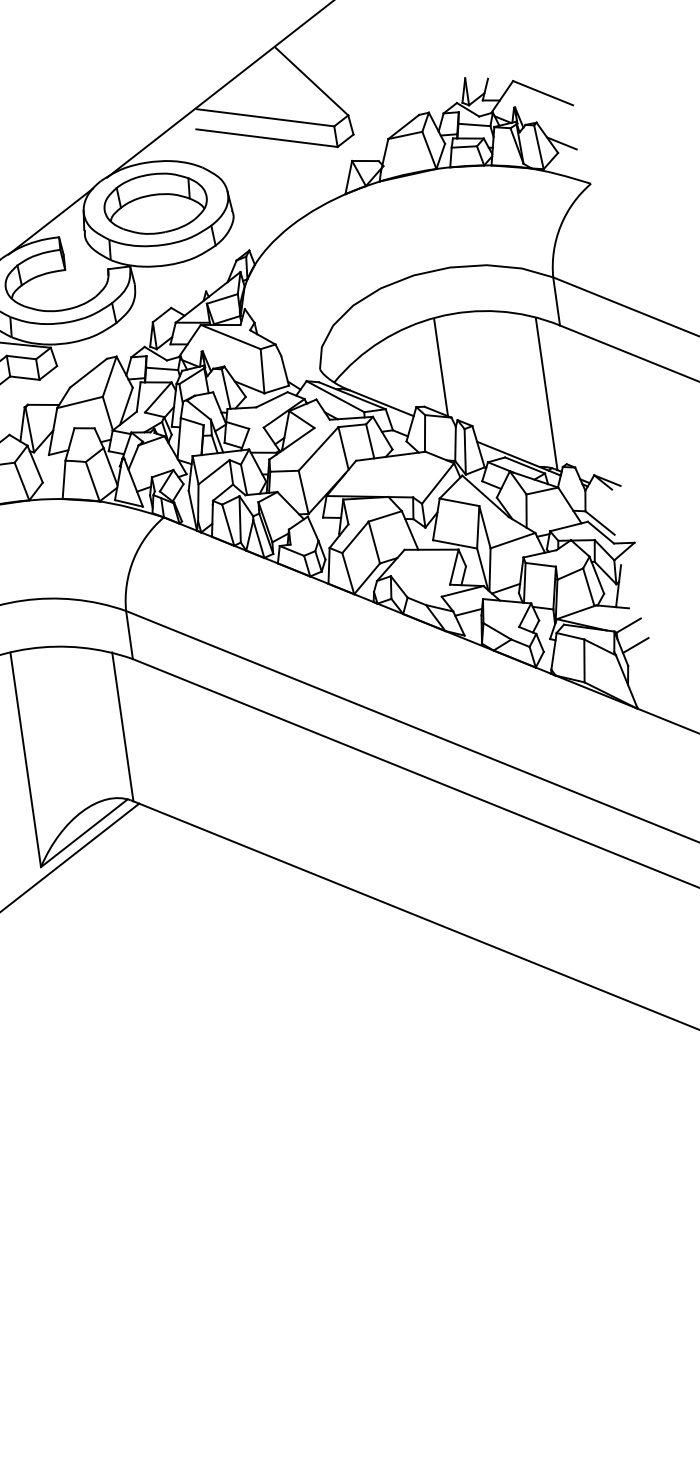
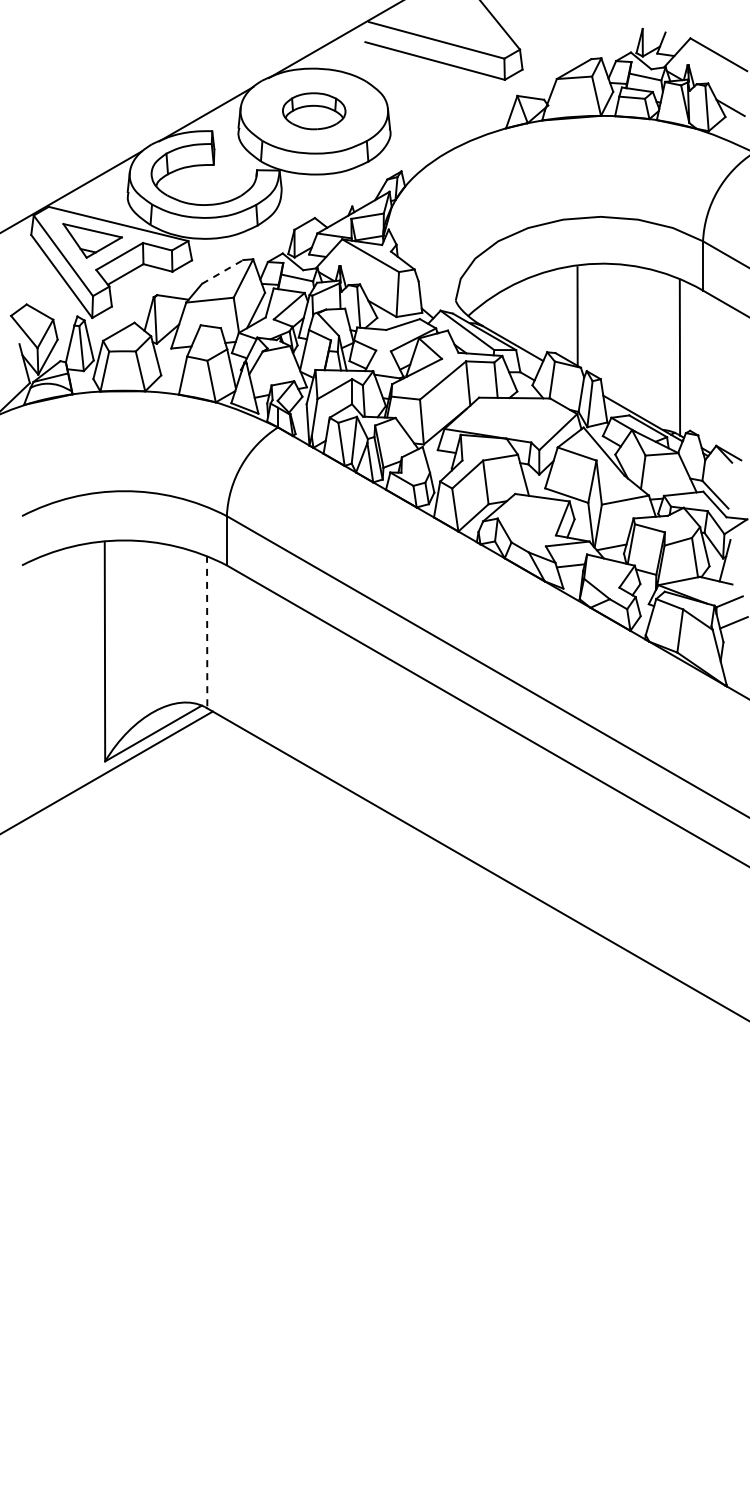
part: (156, 203) -> (314, 111), size x0.6
line: (88, 372) -> (222, 271), solid -> dashed
line: (123, 727) -> (207, 632), solid -> dashed

